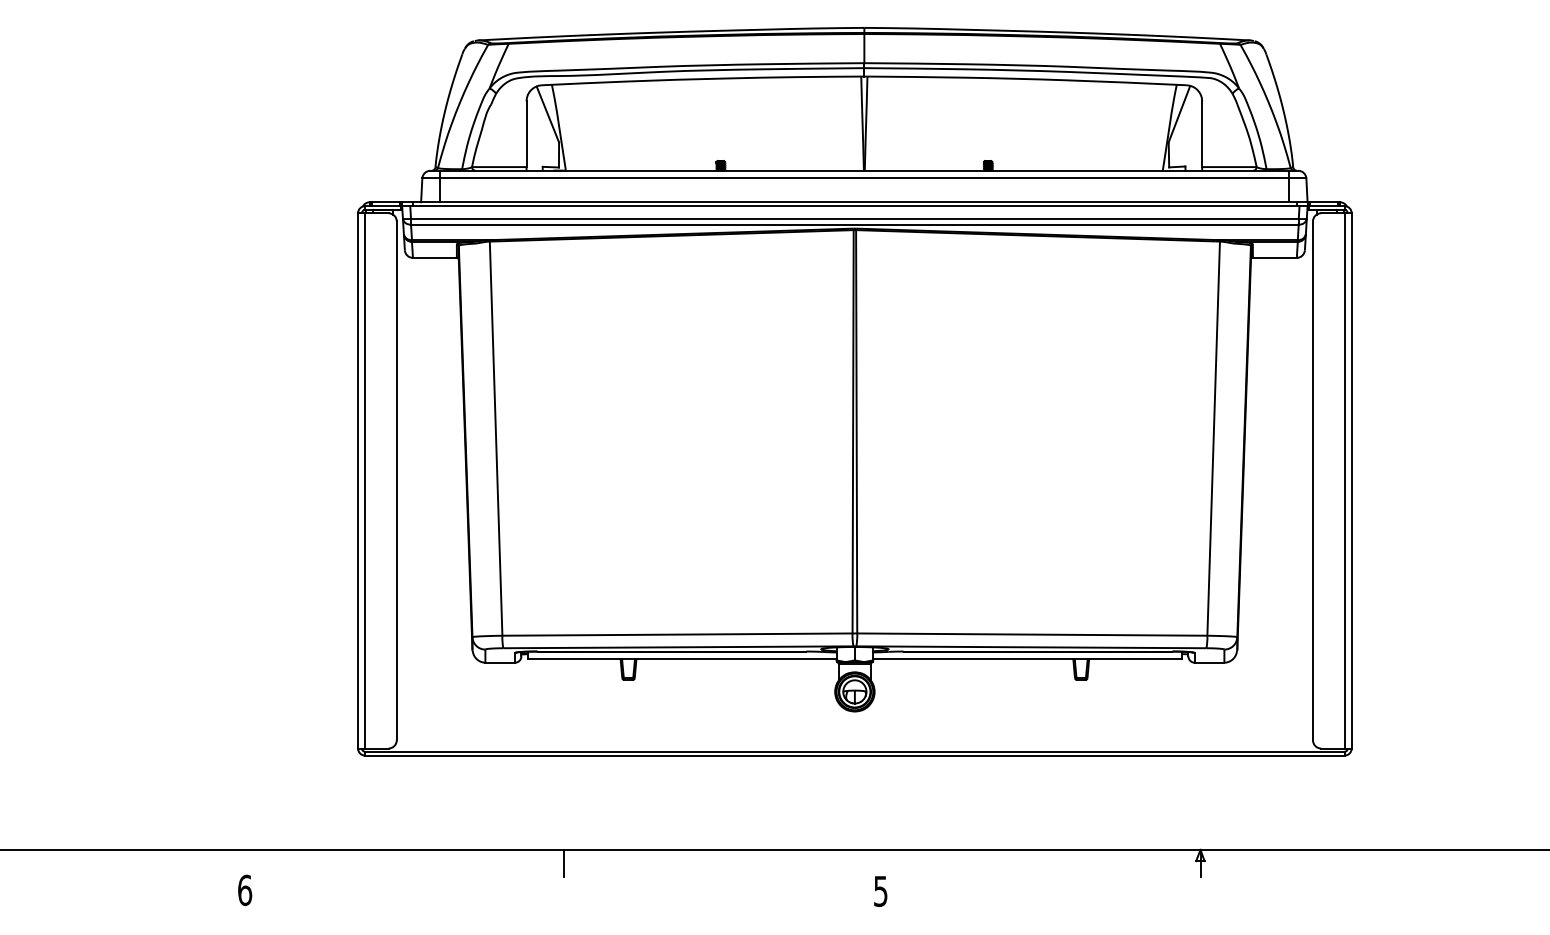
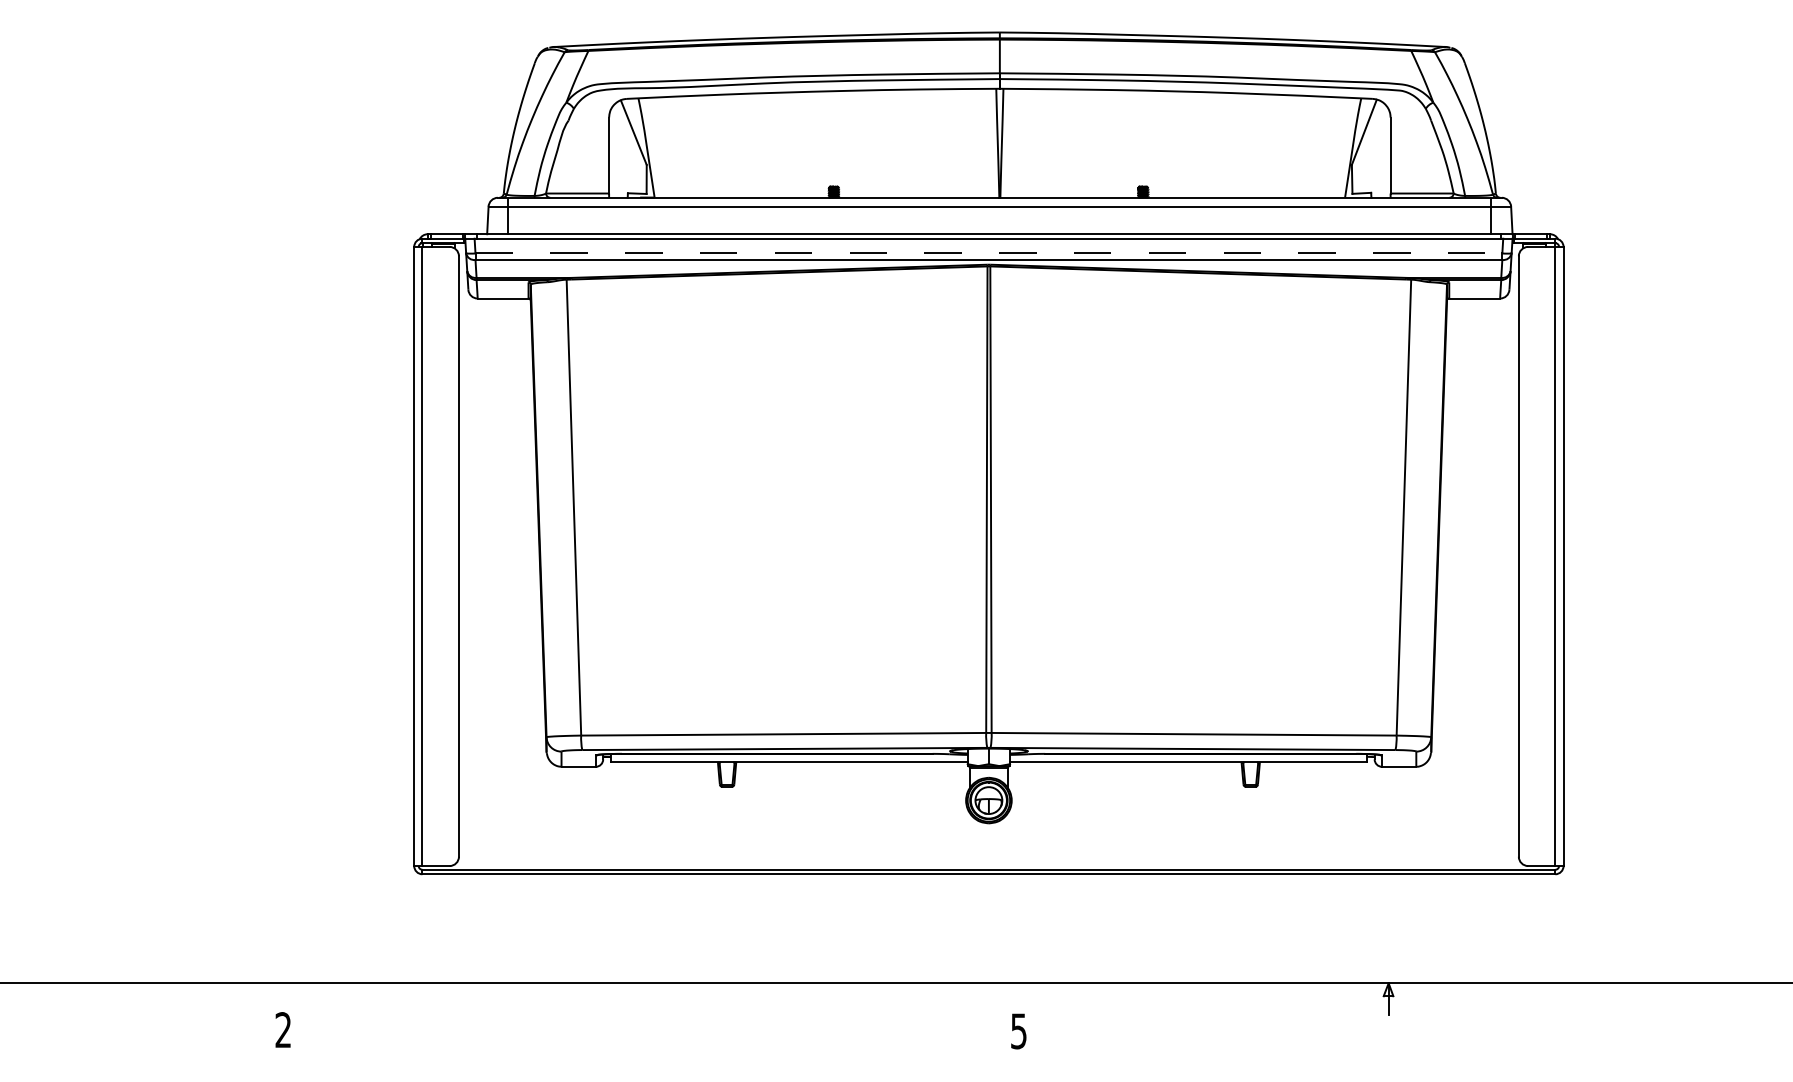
line: (854, 218) -> (988, 252), solid -> dashed
line: (563, 863) -> (651, 999), removed
text: (245, 890) -> (284, 1030), 6 -> 2

